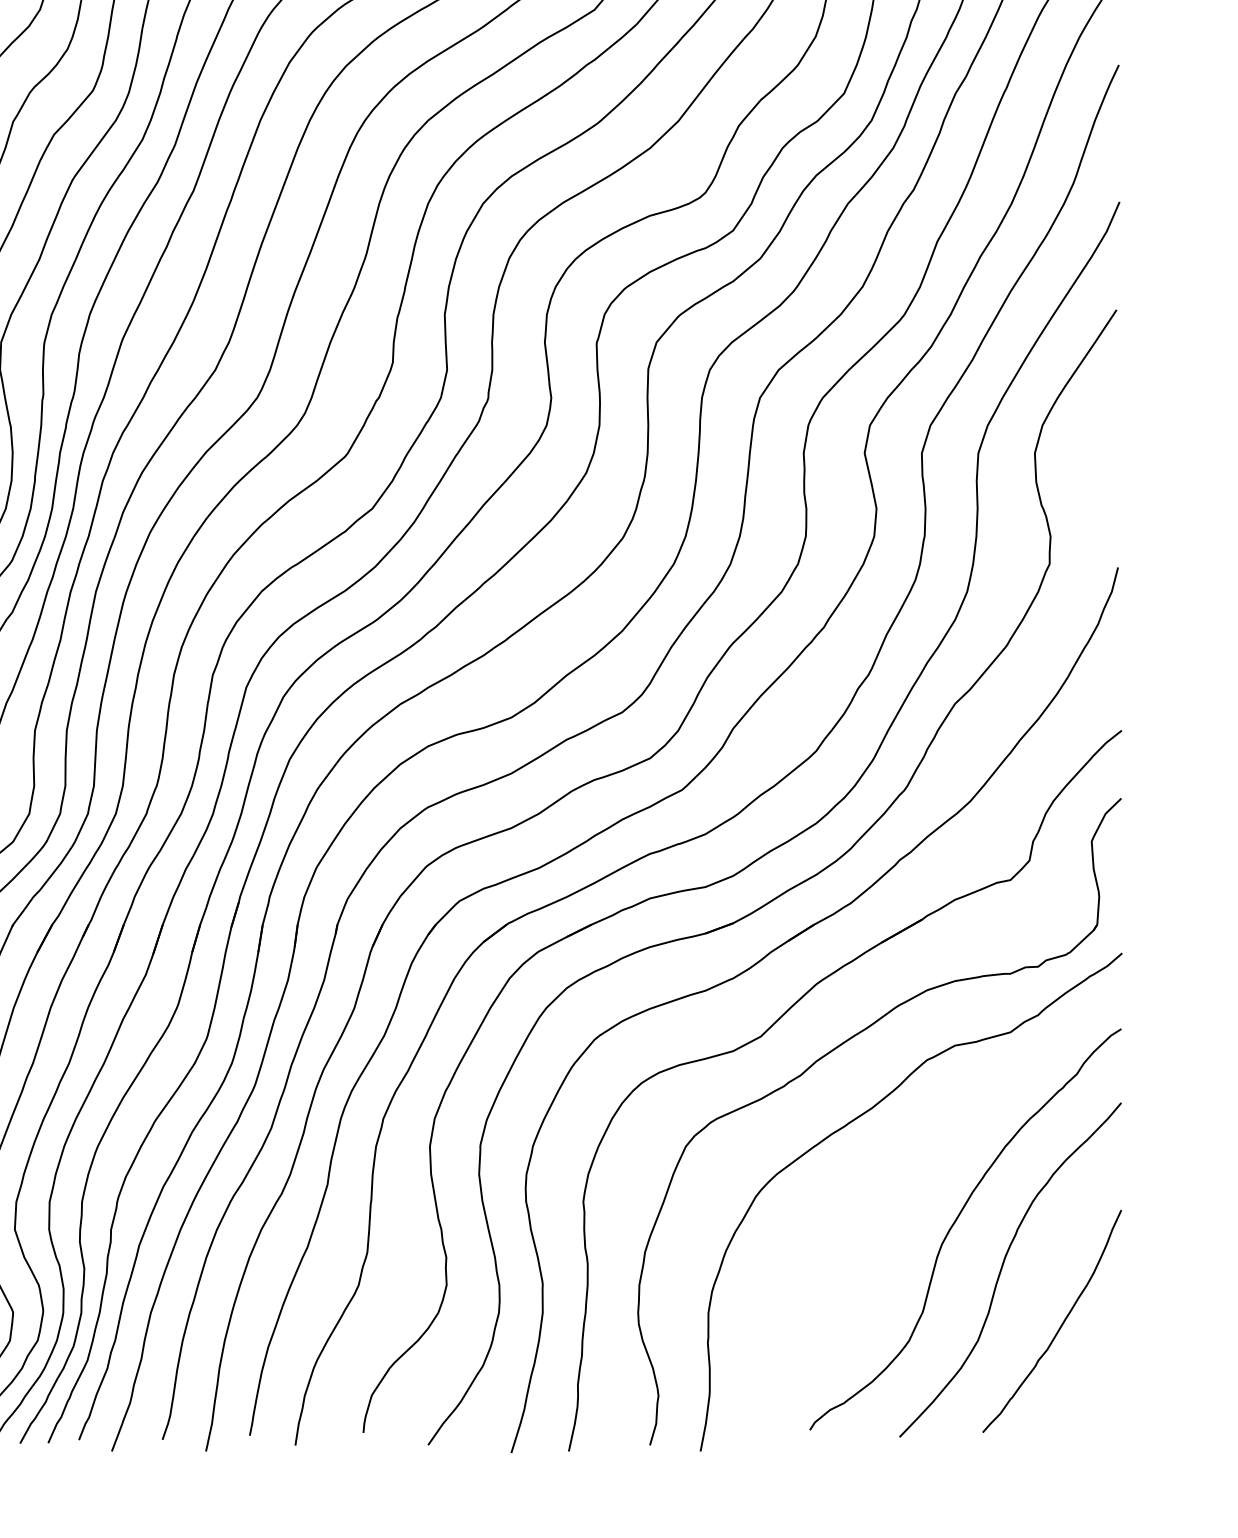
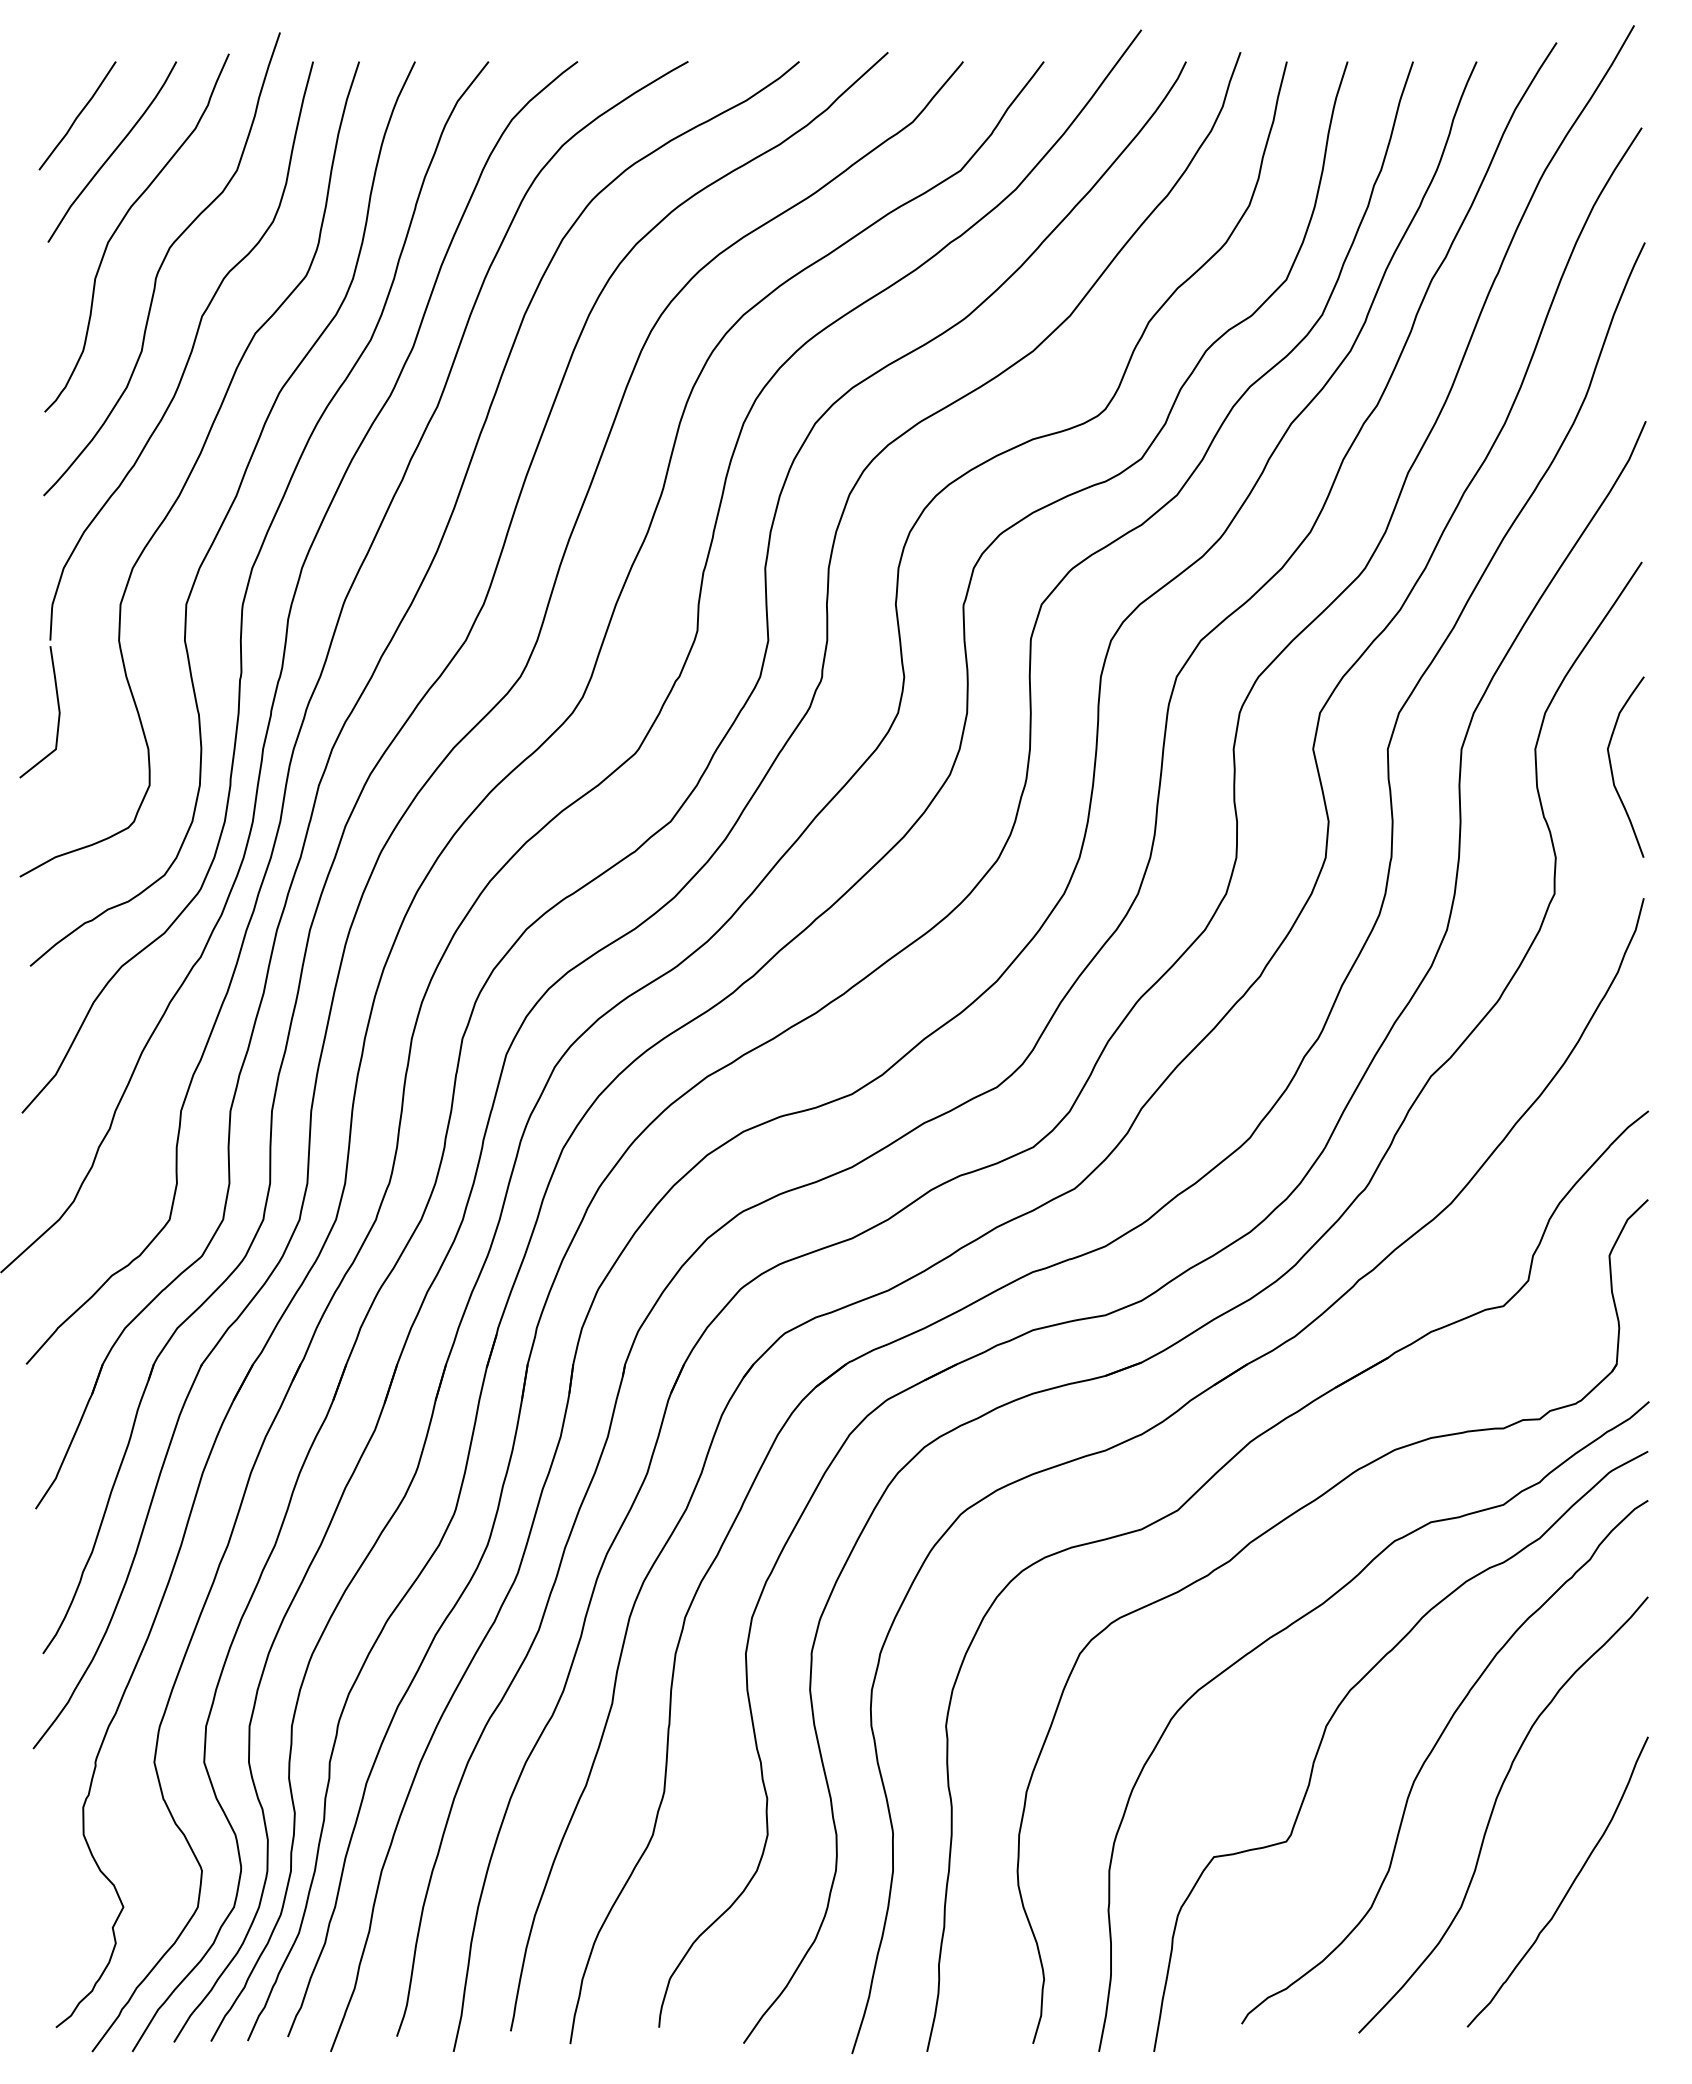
curve: (1094, 468) -> (1612, 768), added
curve: (881, 1192) -> (1335, 1713), added

